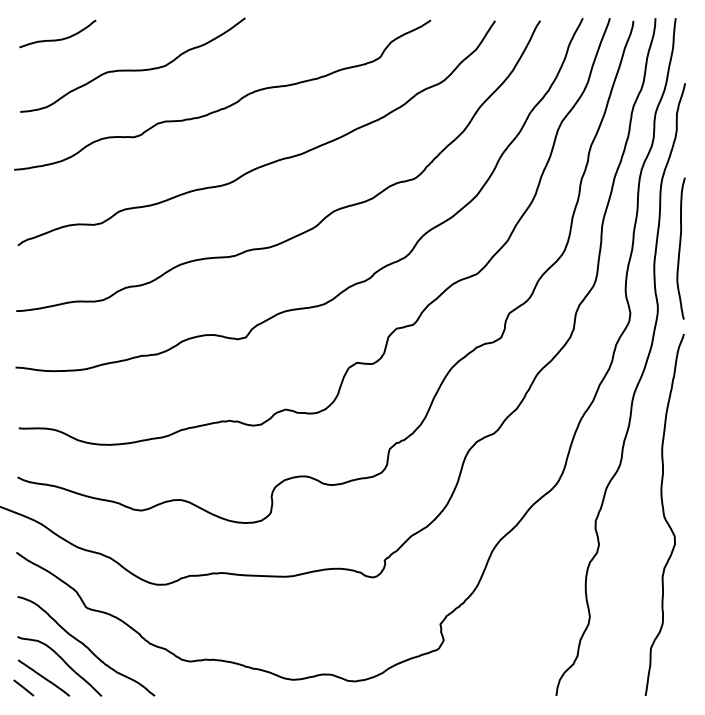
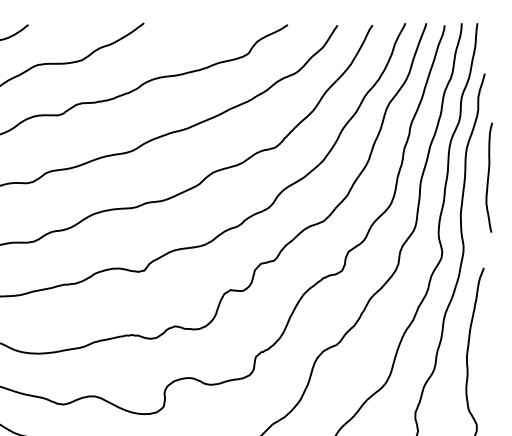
curve: (680, 248) -> (488, 177), moved

